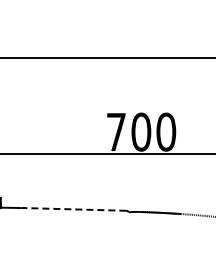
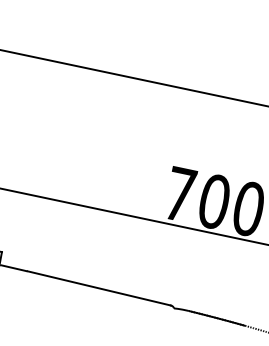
line: (73, 209) -> (98, 288), dashed -> solid

